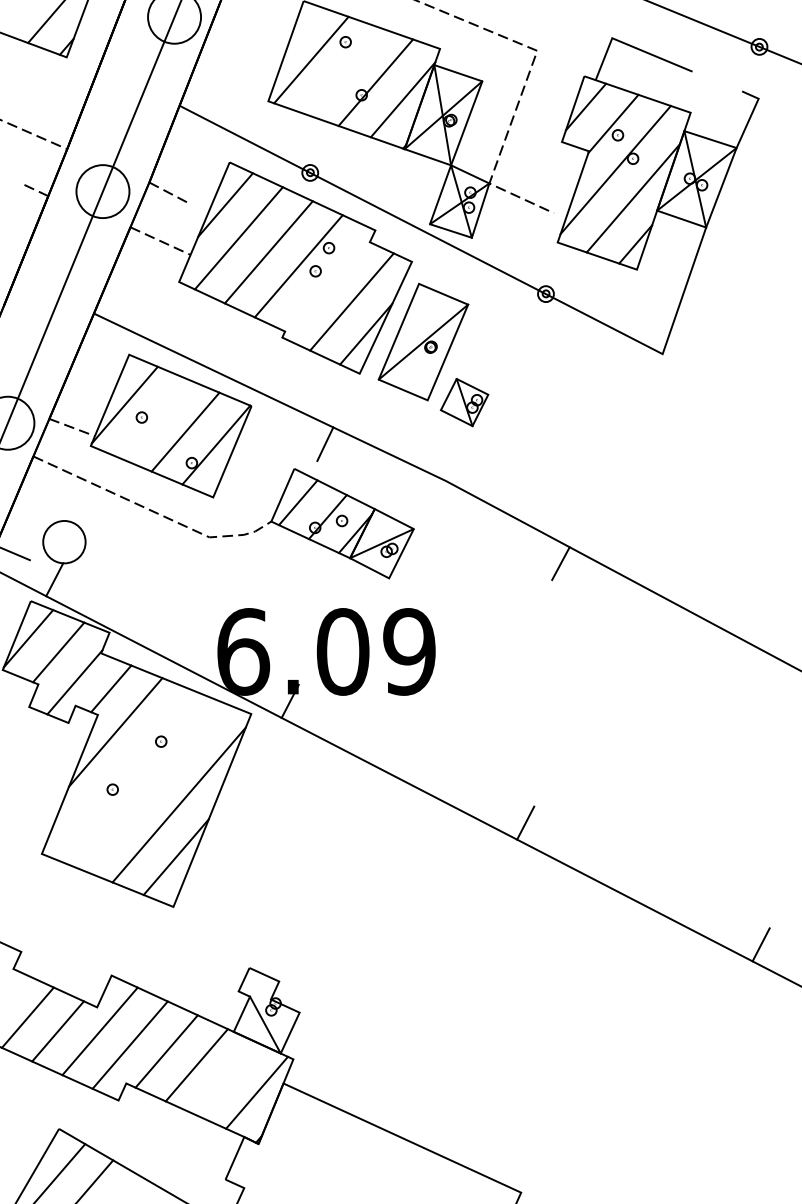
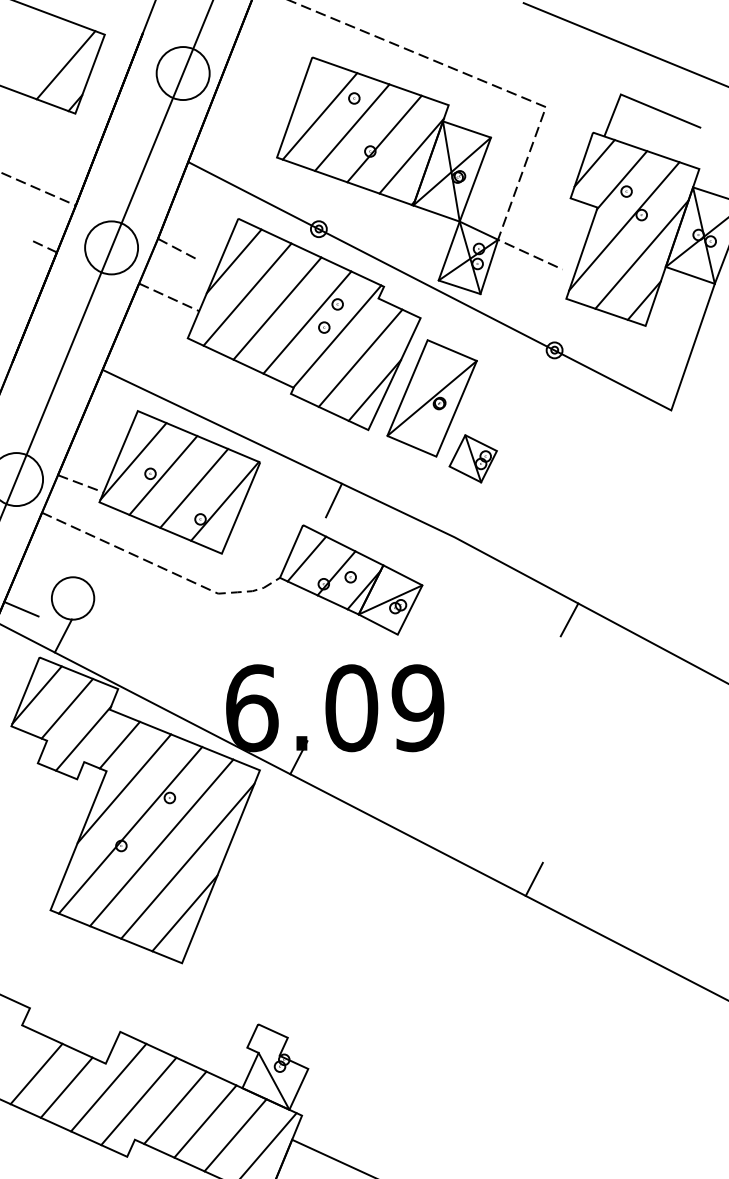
line: (343, 71) -> (352, 127), added
line: (328, 280) -> (337, 336), added
line: (154, 418) -> (163, 474), added
line: (121, 773) -> (130, 829), added
line: (152, 786) -> (161, 842), added
line: (226, 1079) -> (235, 1135), added

